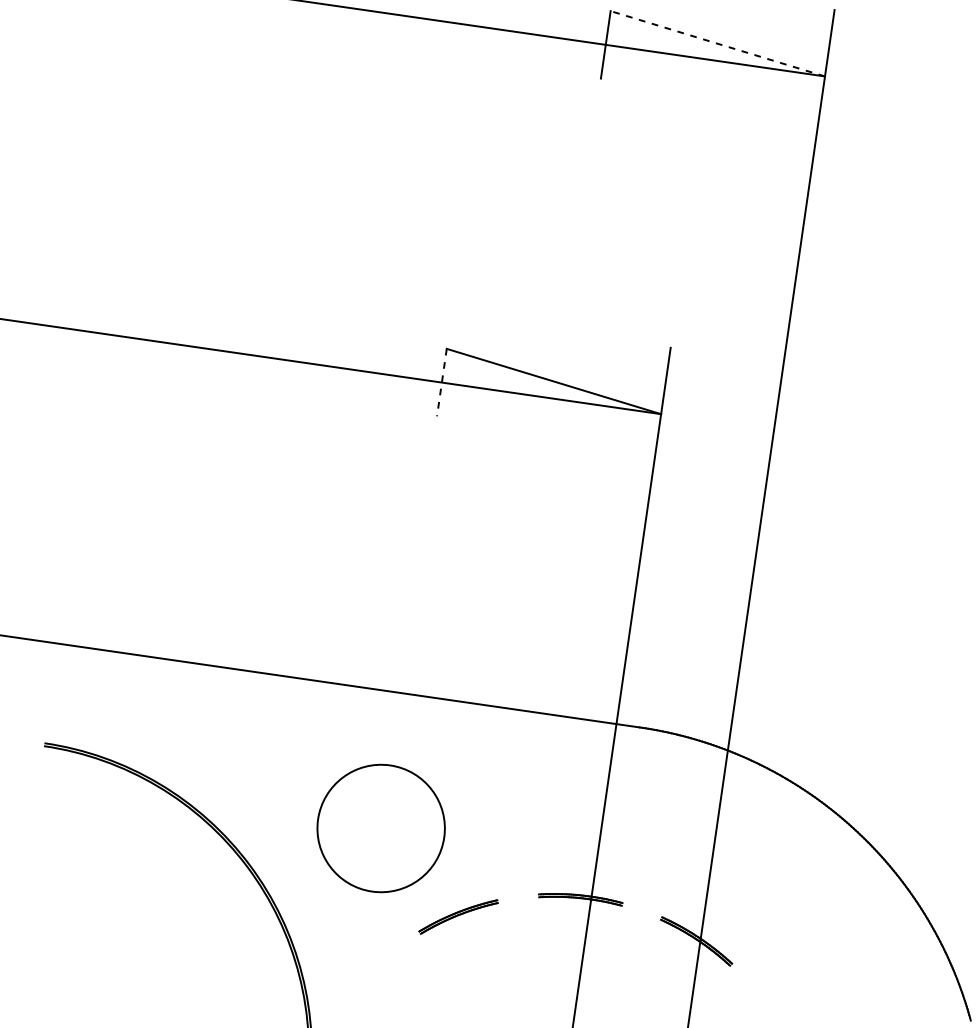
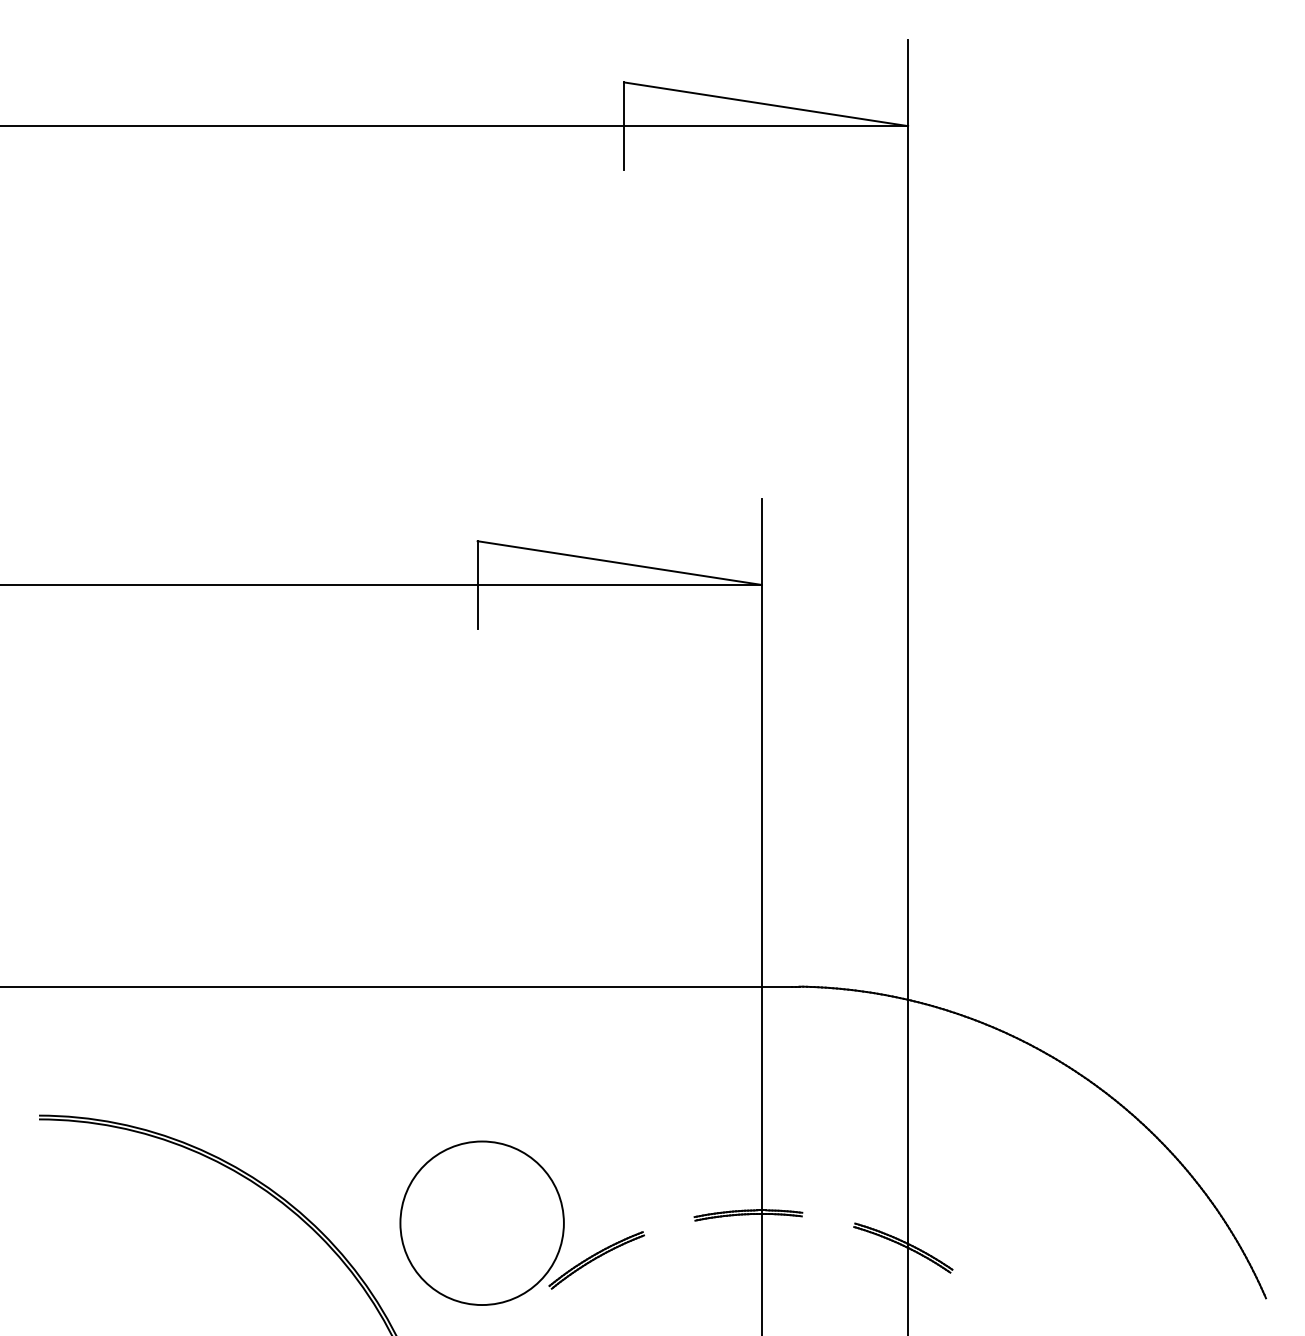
line: (718, 44) -> (766, 104), dashed -> solid
line: (441, 382) -> (477, 584), dashed -> solid
circle: (380, 827) -> (481, 1222), moved

